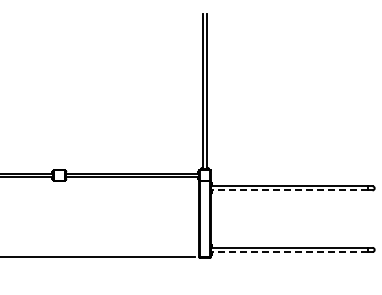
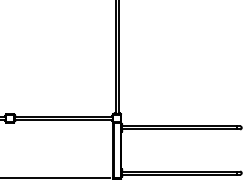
line: (288, 190) -> (178, 129), dashed -> solid
line: (288, 252) -> (178, 174), dashed -> solid

